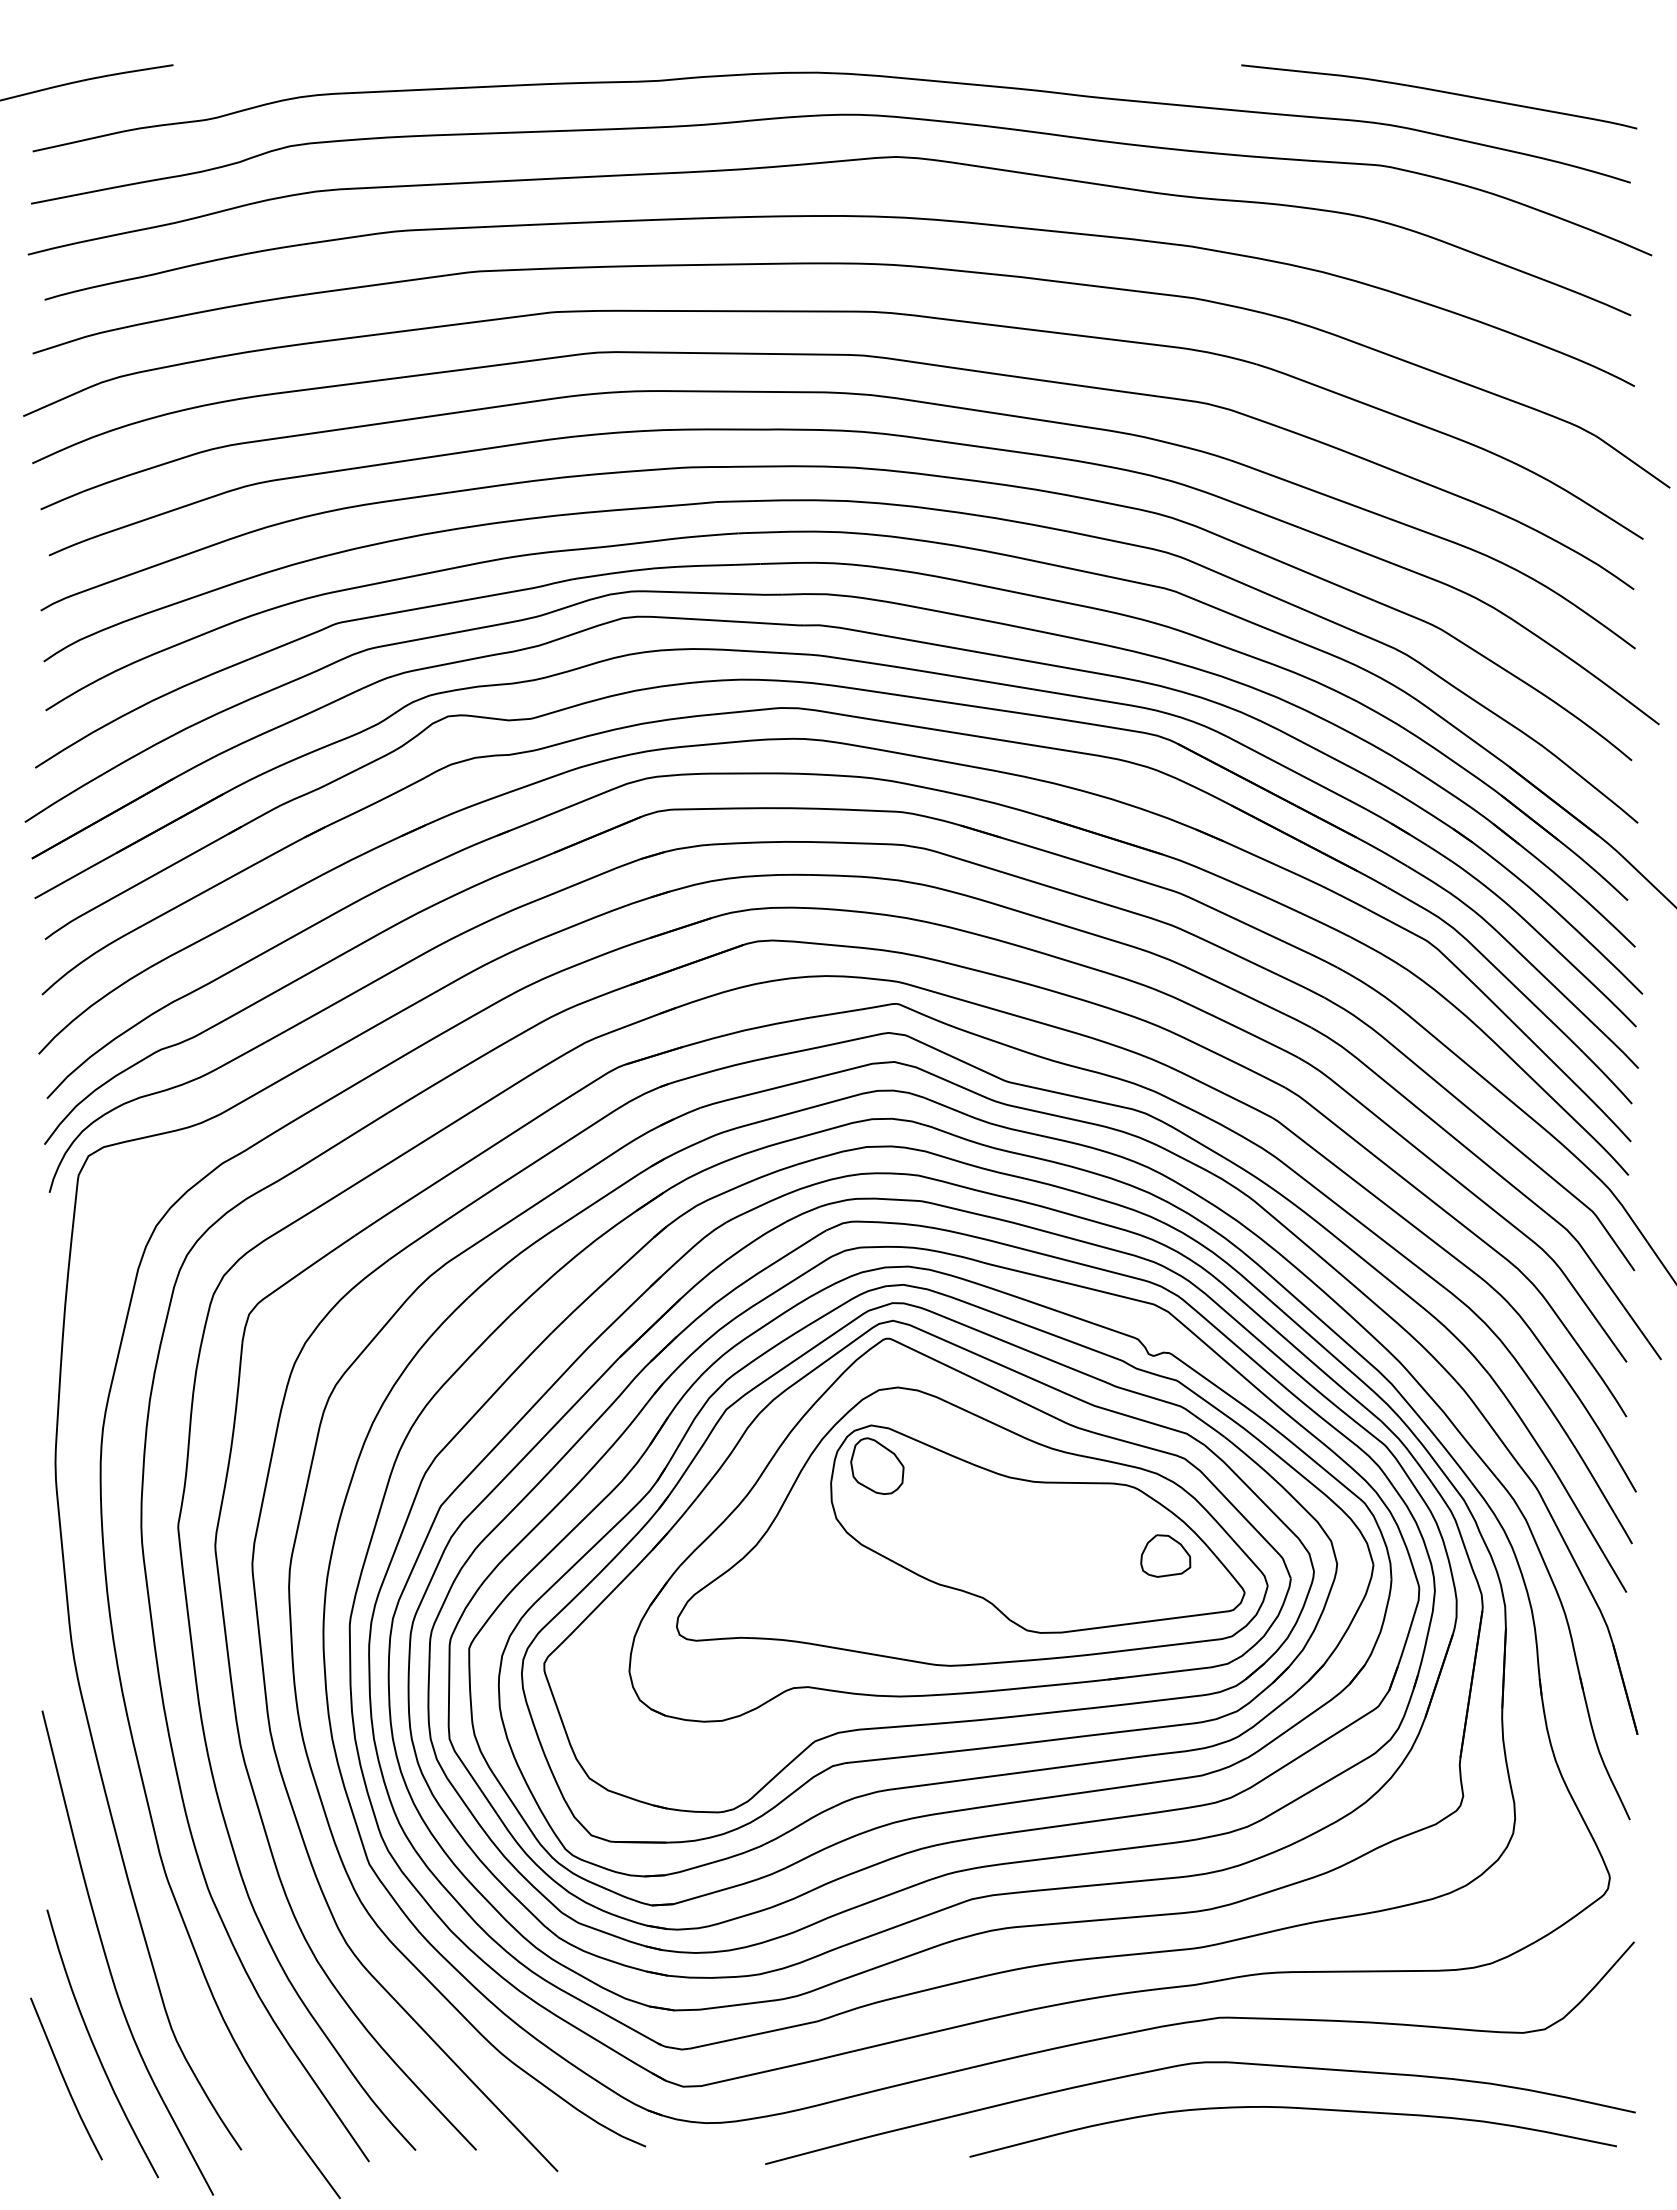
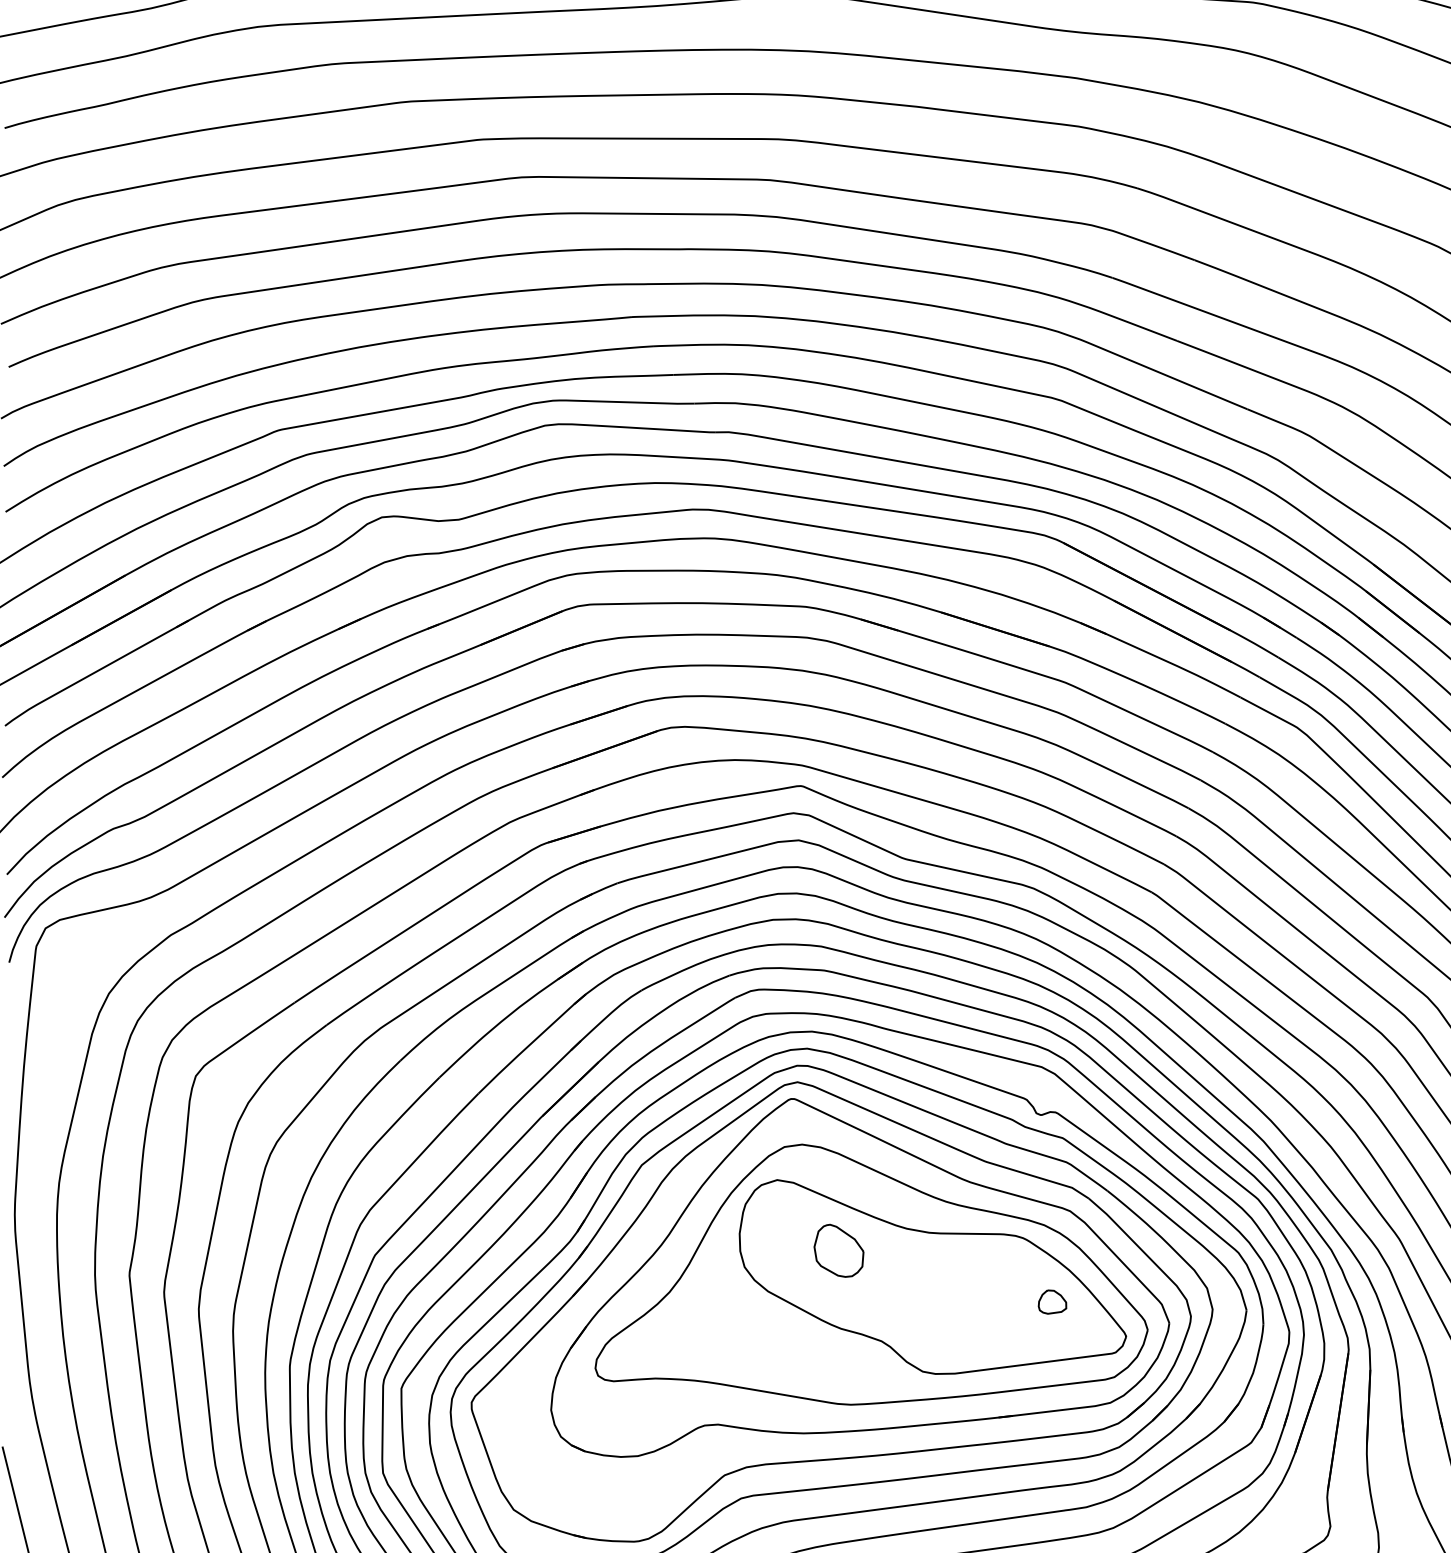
part: (877, 1465) -> (839, 1250), moved
part: (1165, 1555) -> (1052, 1301), size x0.6

